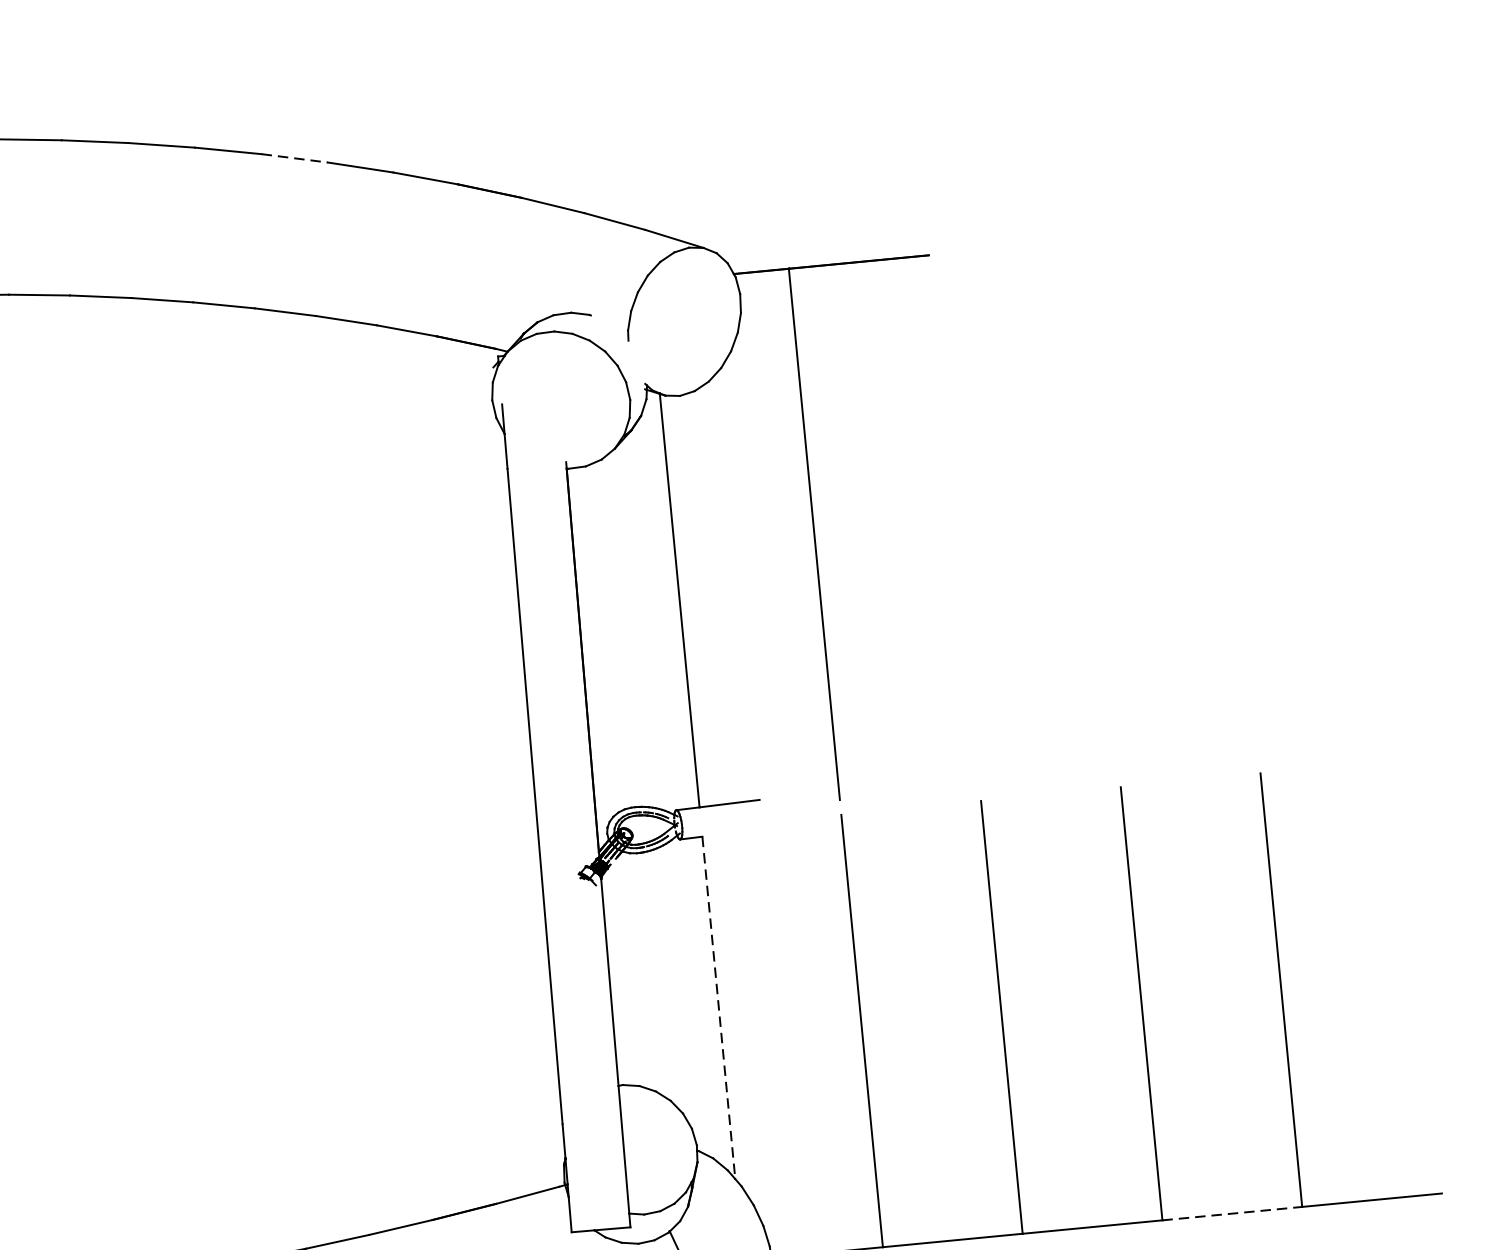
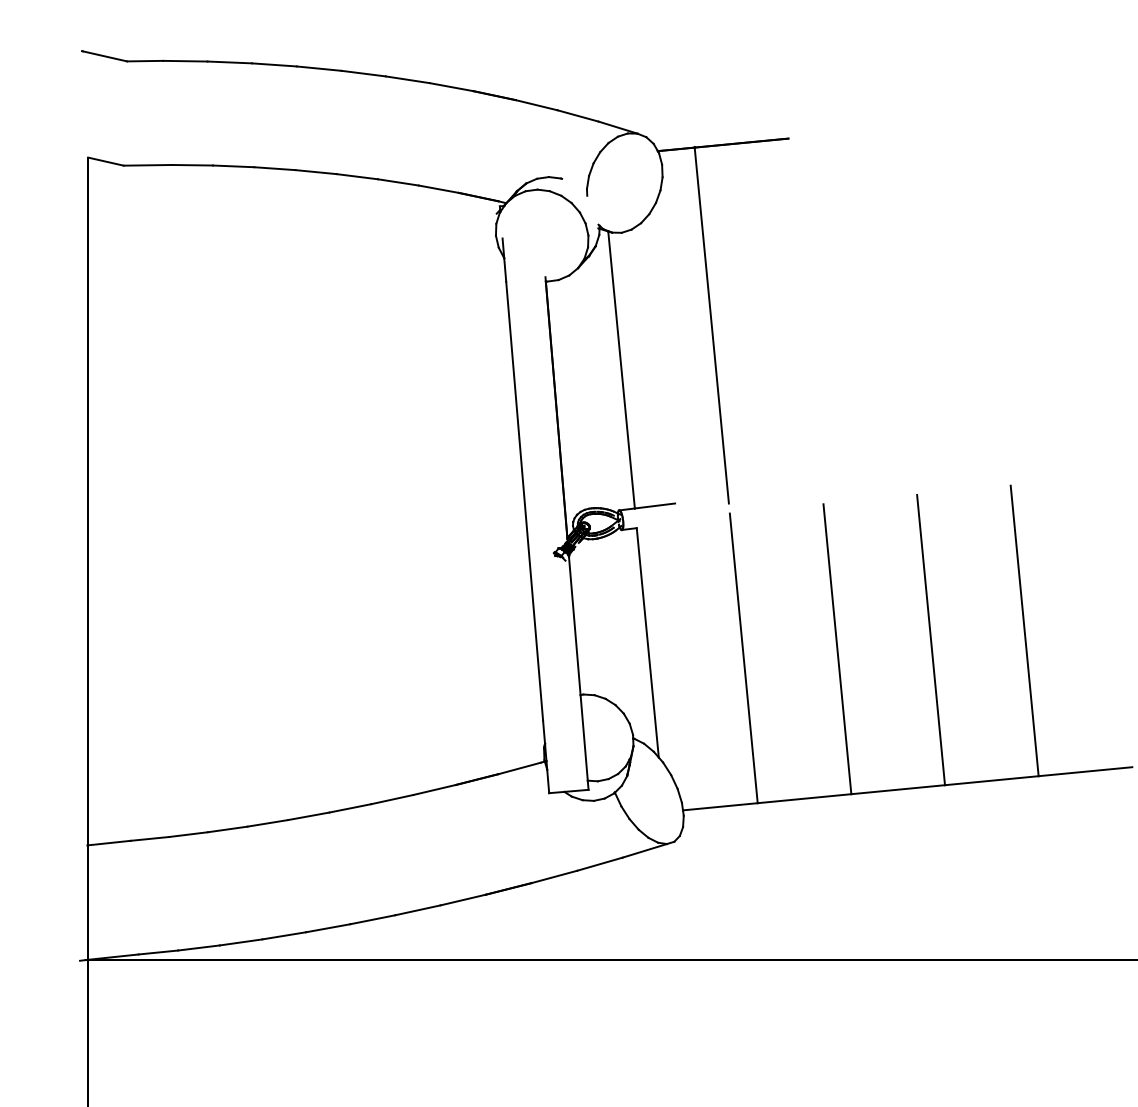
line: (296, 158) -> (364, 73), dashed -> solid
line: (718, 1008) -> (647, 643), dashed -> solid
line: (1233, 1213) -> (992, 780), dashed -> solid

